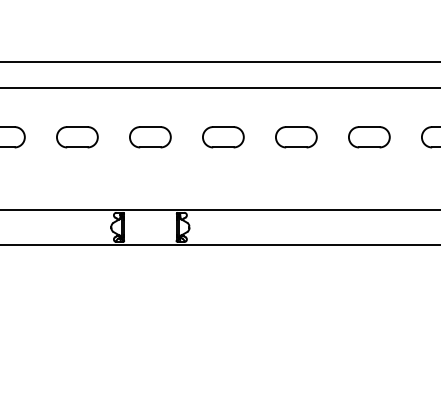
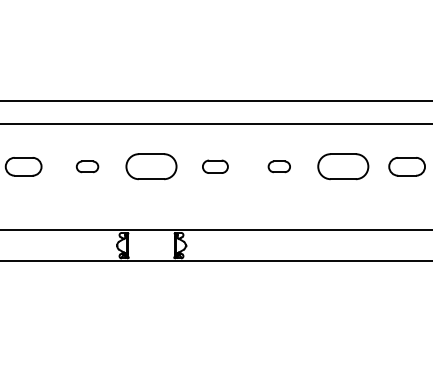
part: (77, 136) -> (87, 166), size x0.6
part: (150, 136) -> (151, 166), size x1.4
part: (223, 136) -> (215, 166), size x0.7
part: (296, 136) -> (279, 166), size x0.6
part: (368, 136) -> (342, 166), size x1.4

